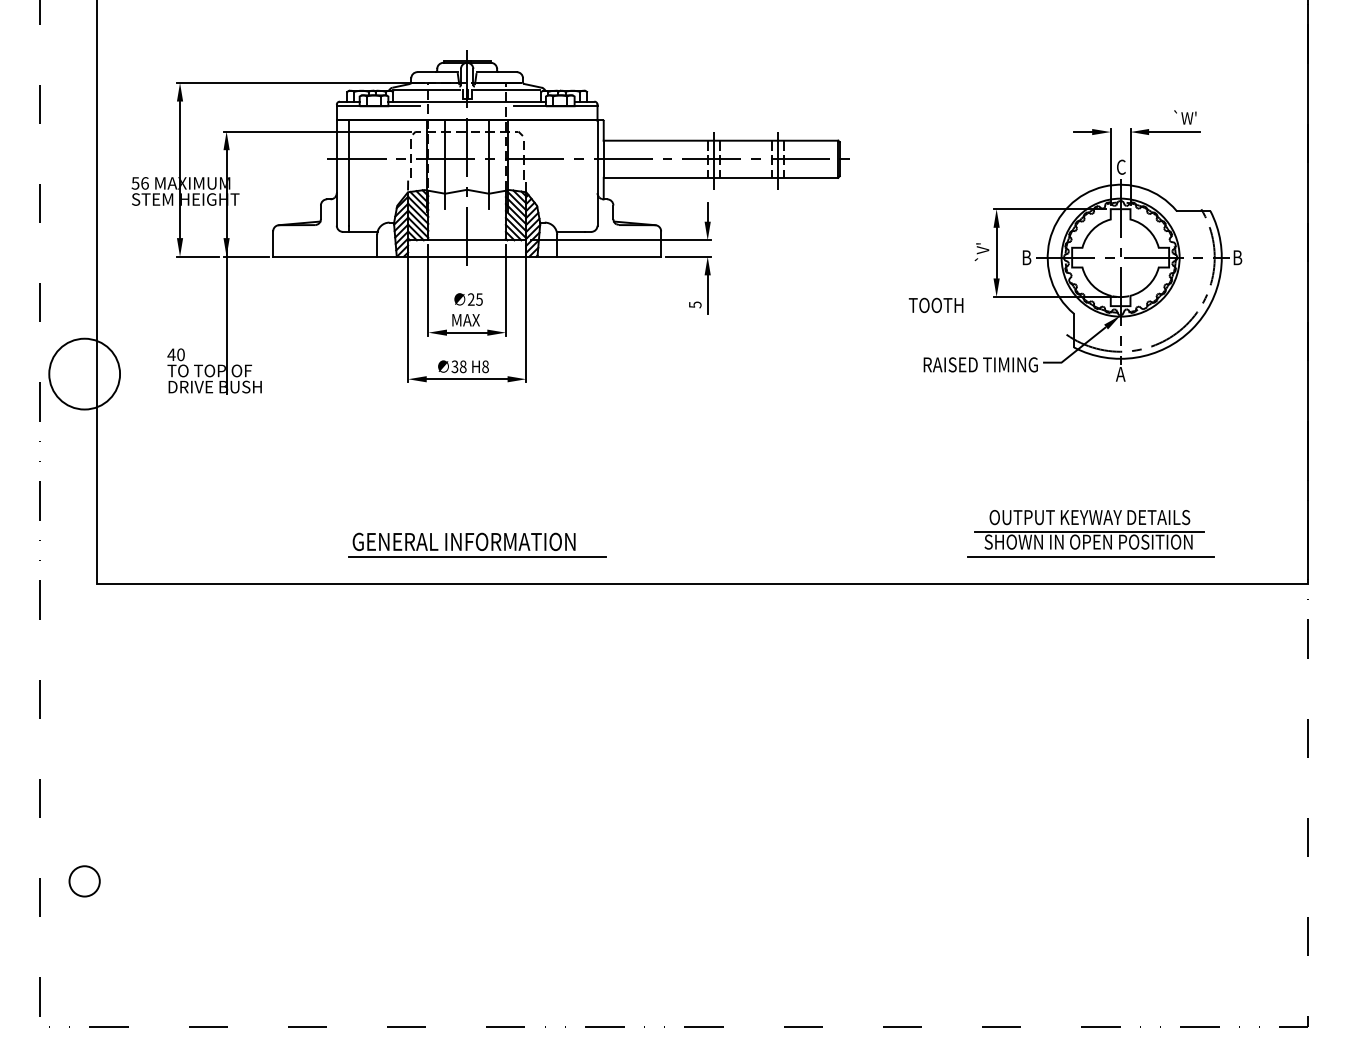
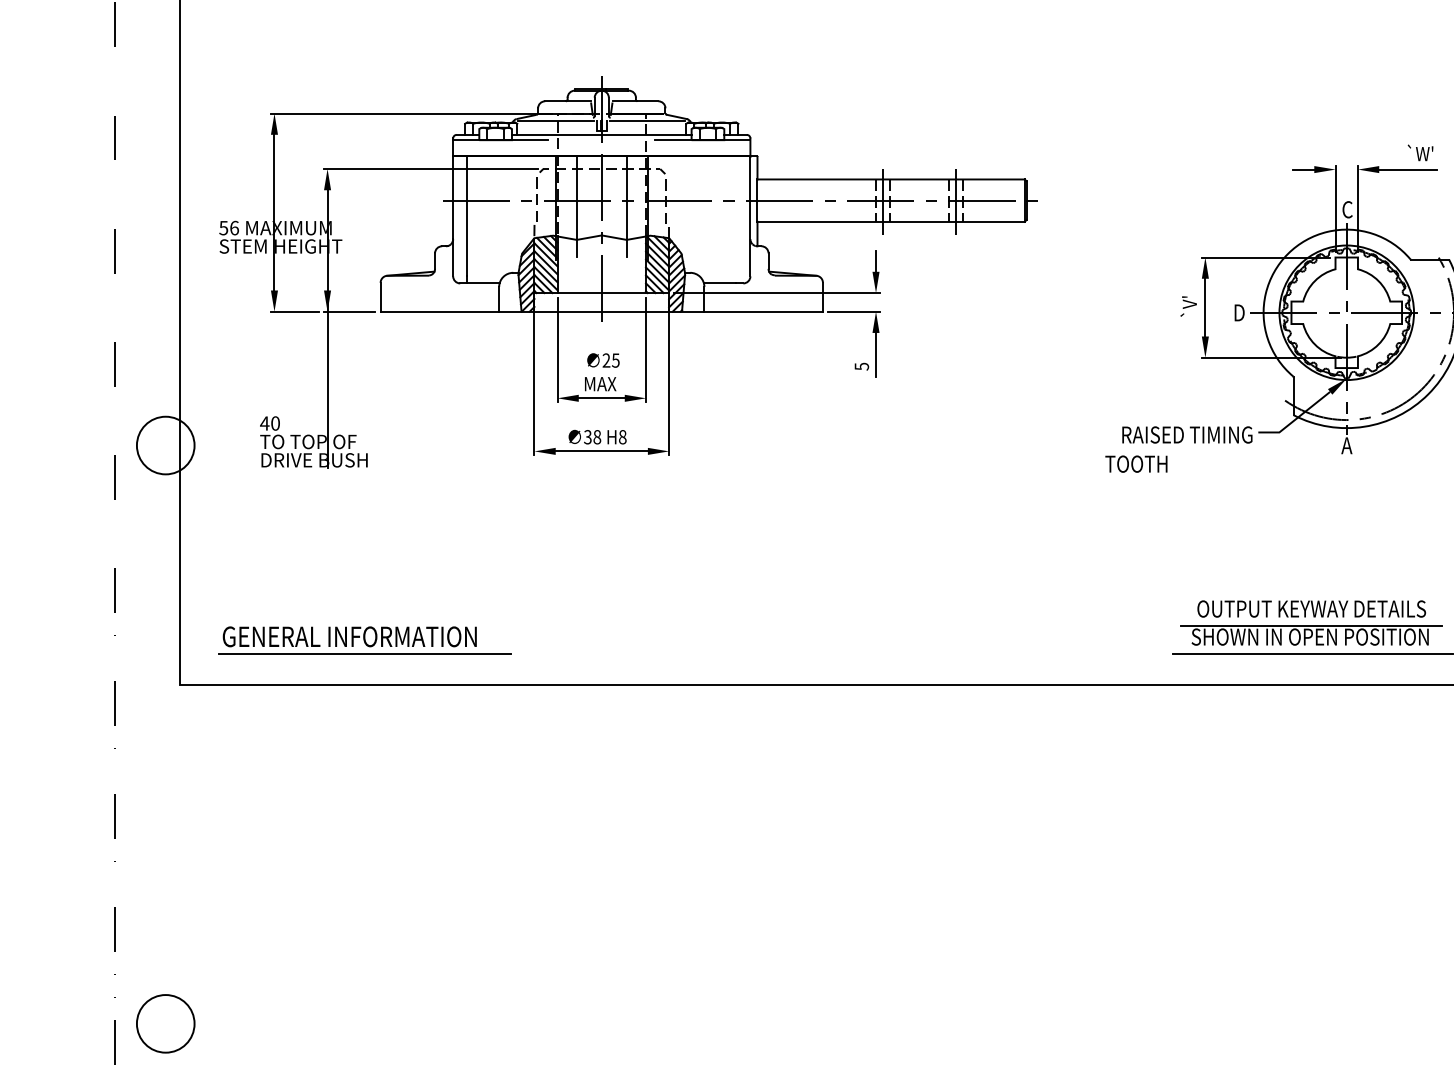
text: (1026, 257) -> (1239, 312), B -> D
text: (935, 304) -> (1135, 463), moved
circle: (84, 373) -> (165, 444), size x0.71
part: (477, 544) -> (365, 639), moved
circle: (84, 881) -> (165, 1023), size x1.67

